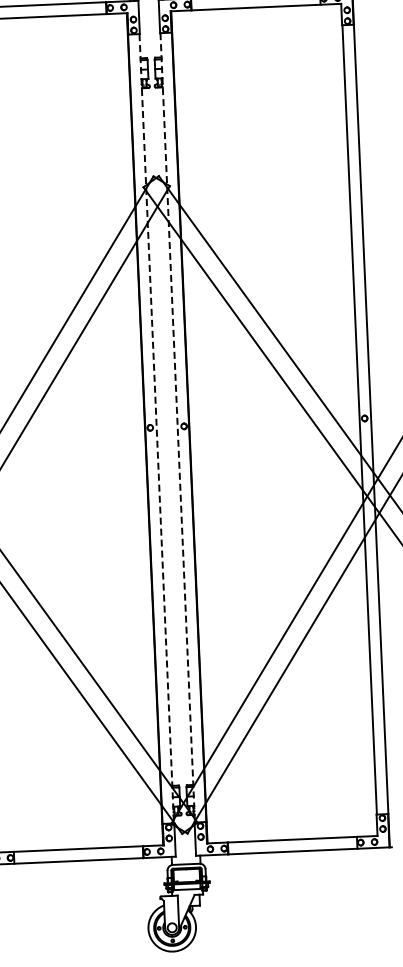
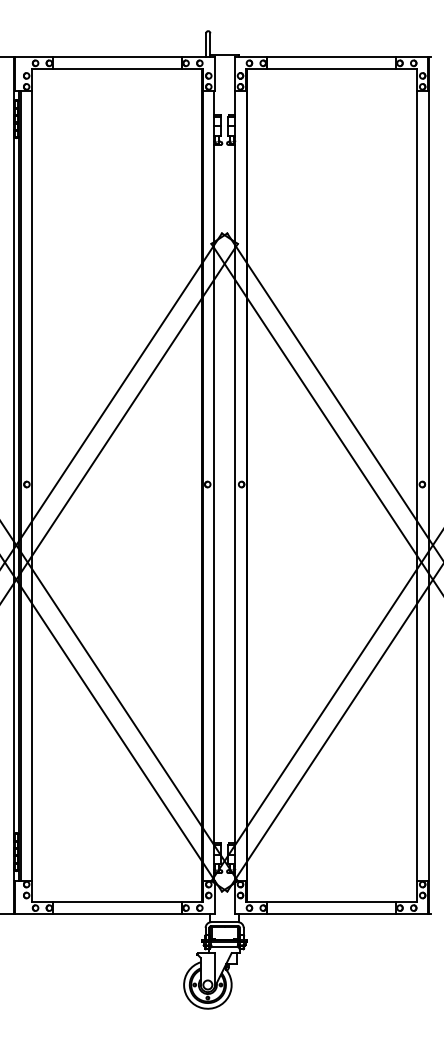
line: (178, 428) -> (235, 486), dashed -> solid
line: (157, 429) -> (214, 486), dashed -> solid

